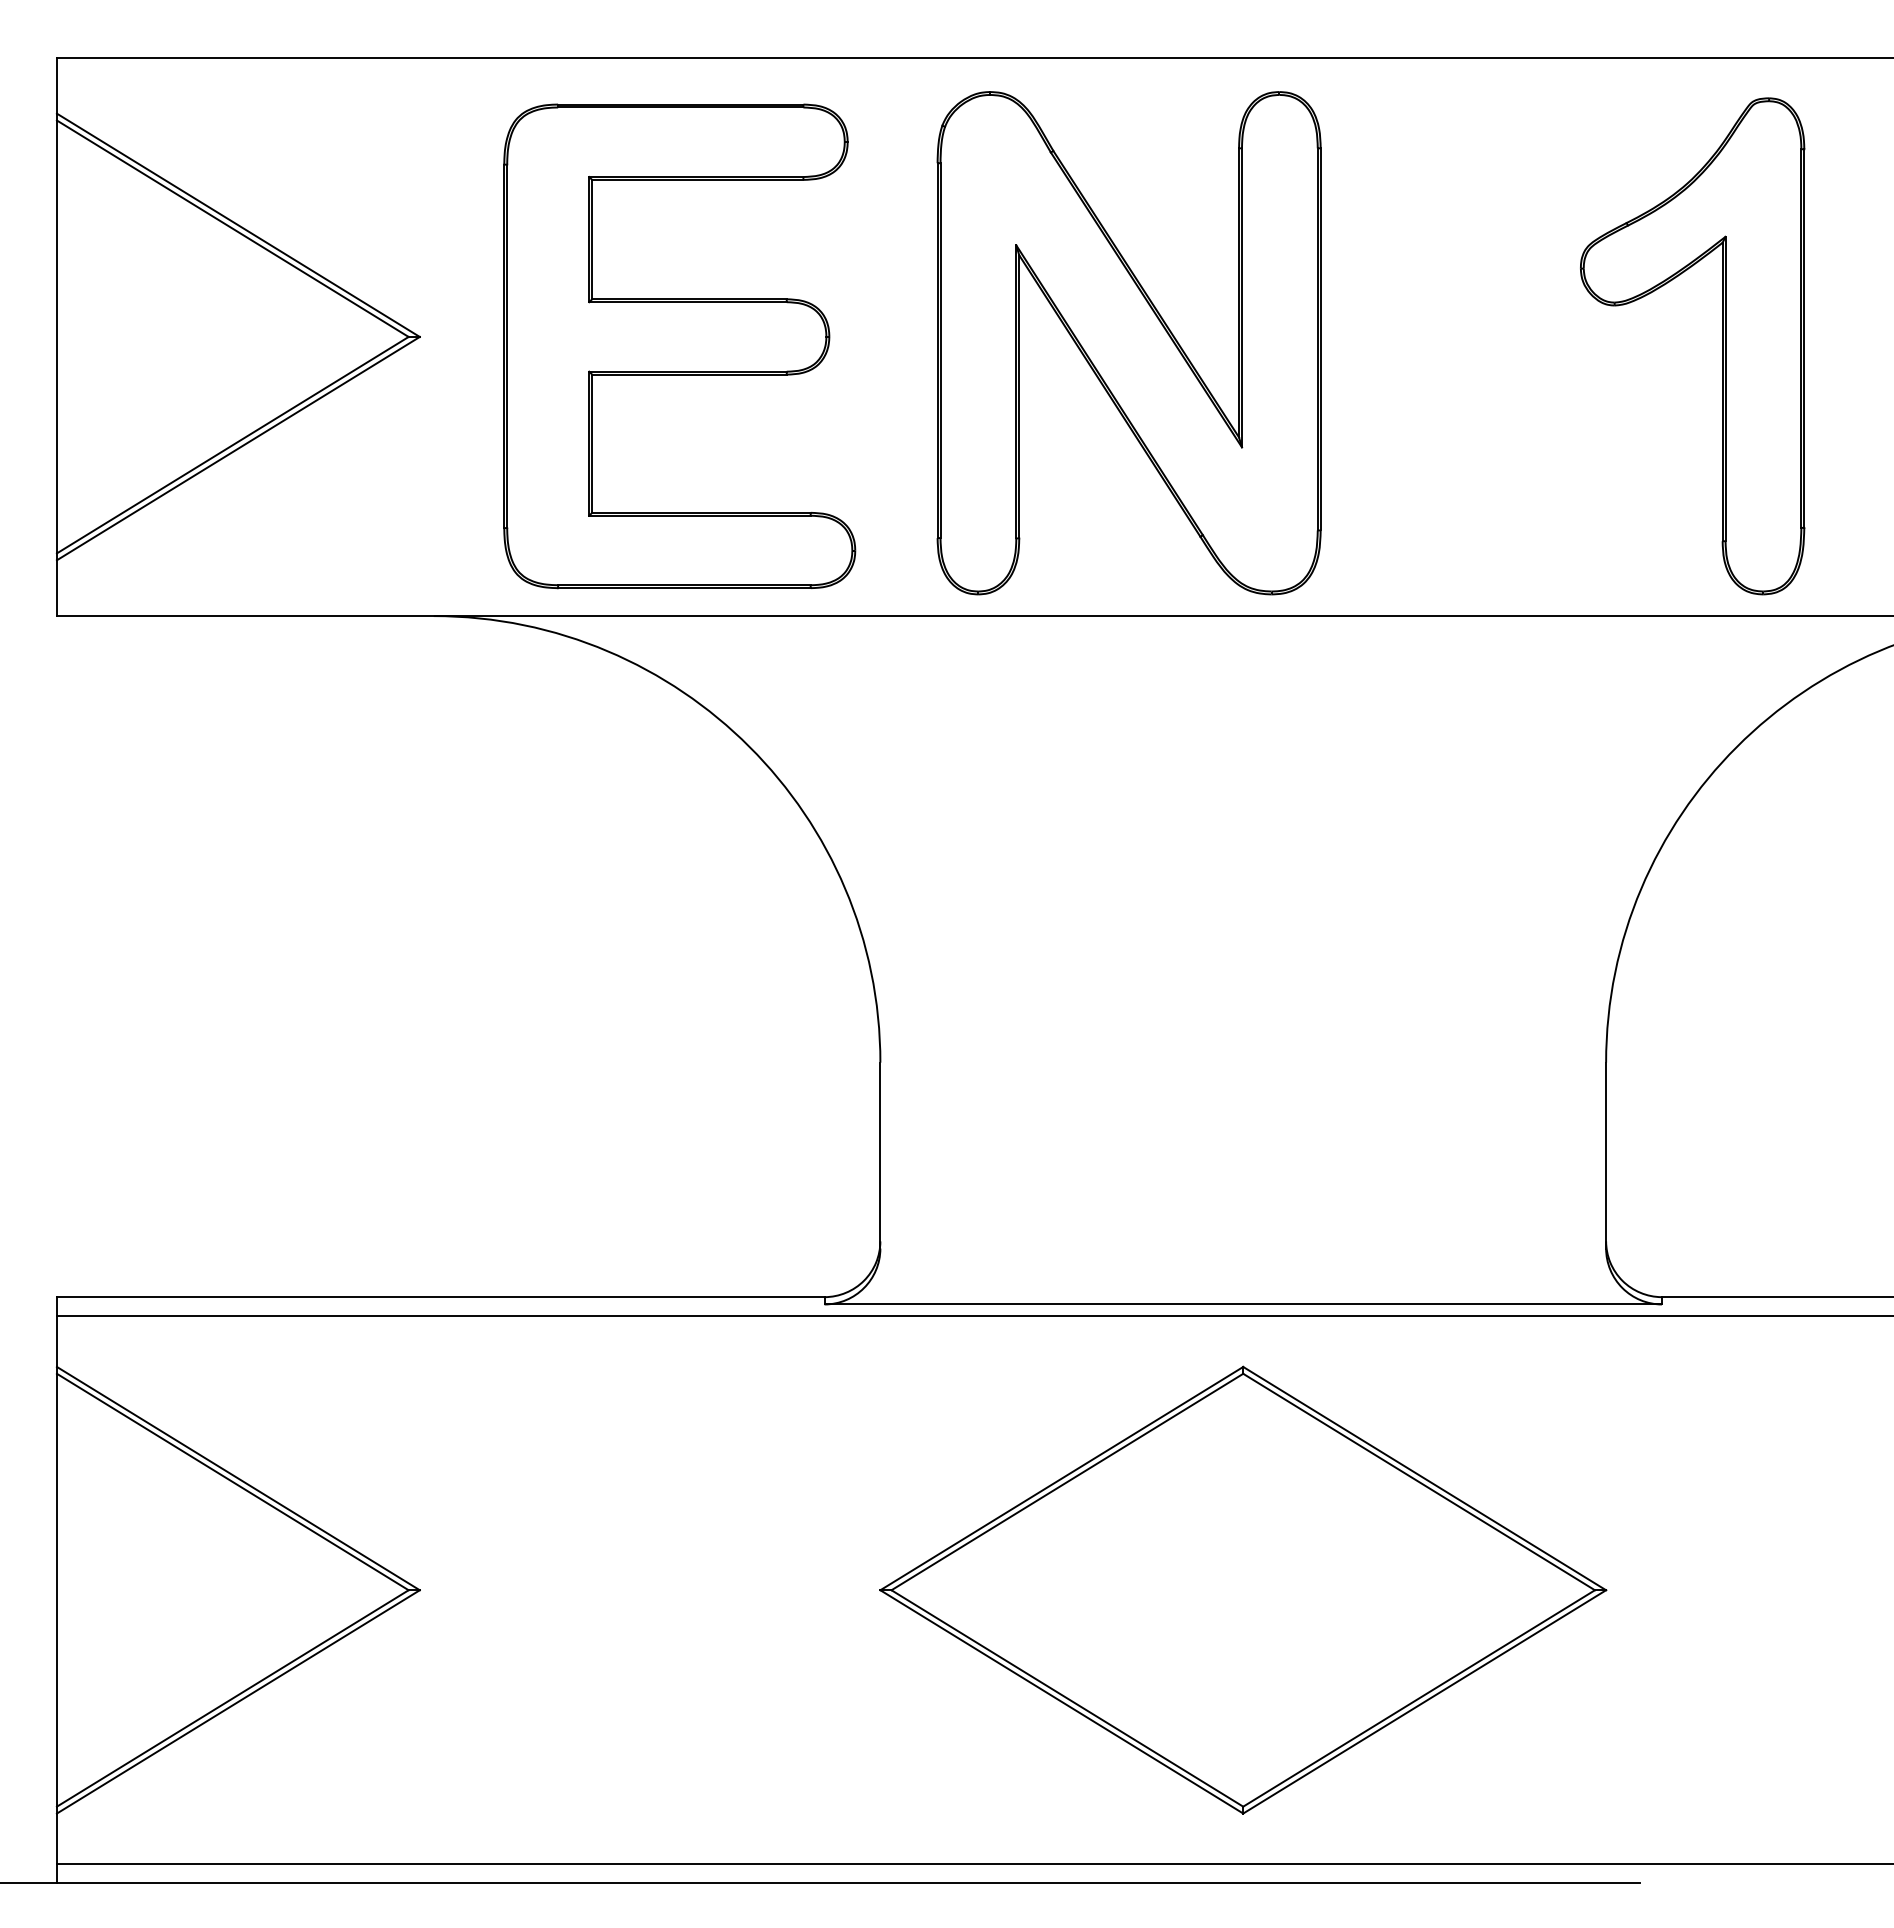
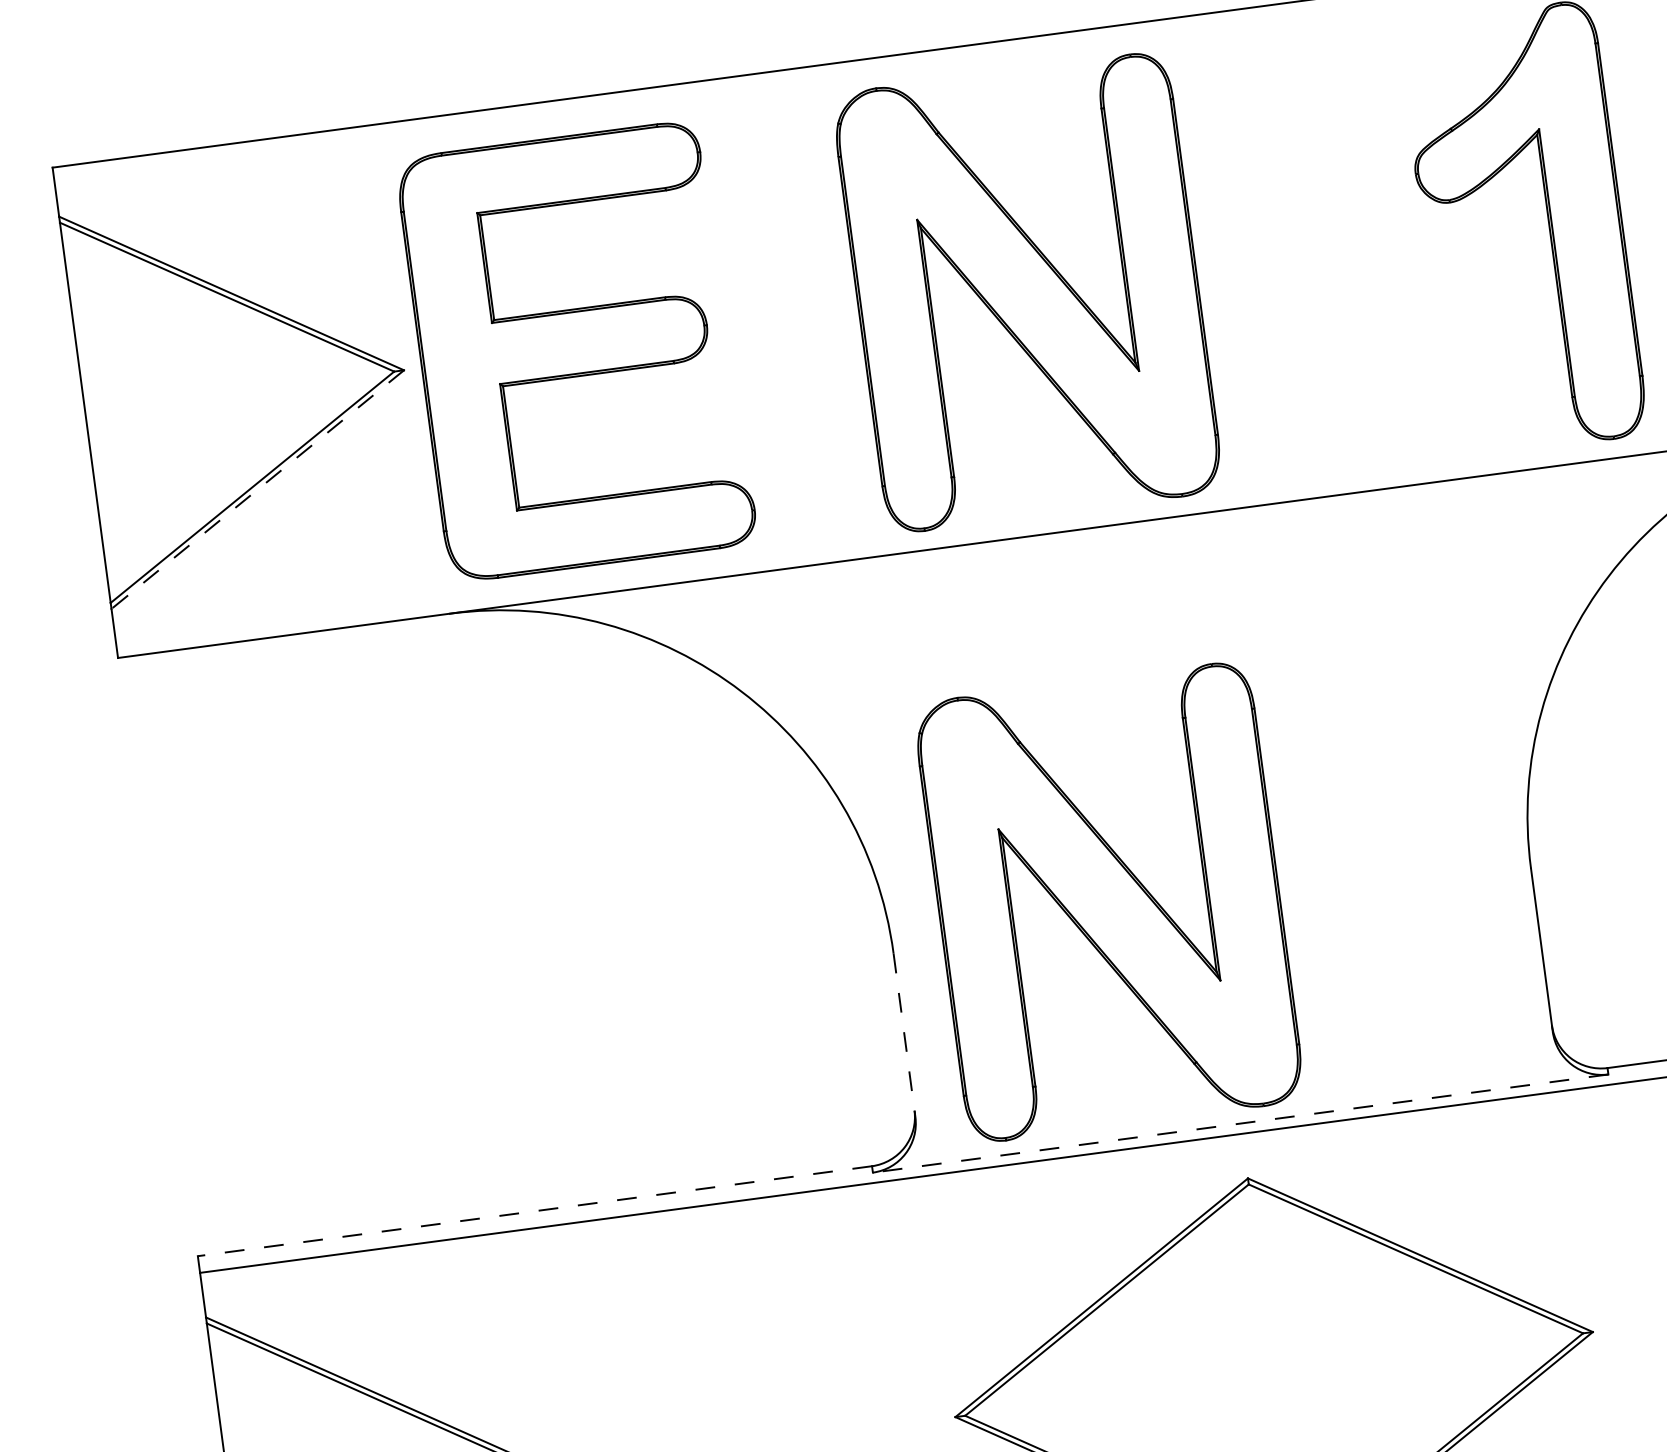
part: (679, 346) -> (576, 351), moved
line: (237, 448) -> (256, 489), solid -> dashed
part: (1128, 1037) -> (1108, 902), added
line: (880, 1155) -> (904, 1035), solid -> dashed
line: (440, 1297) -> (534, 1211), solid -> dashed
line: (1243, 1304) -> (1240, 1123), solid -> dashed

